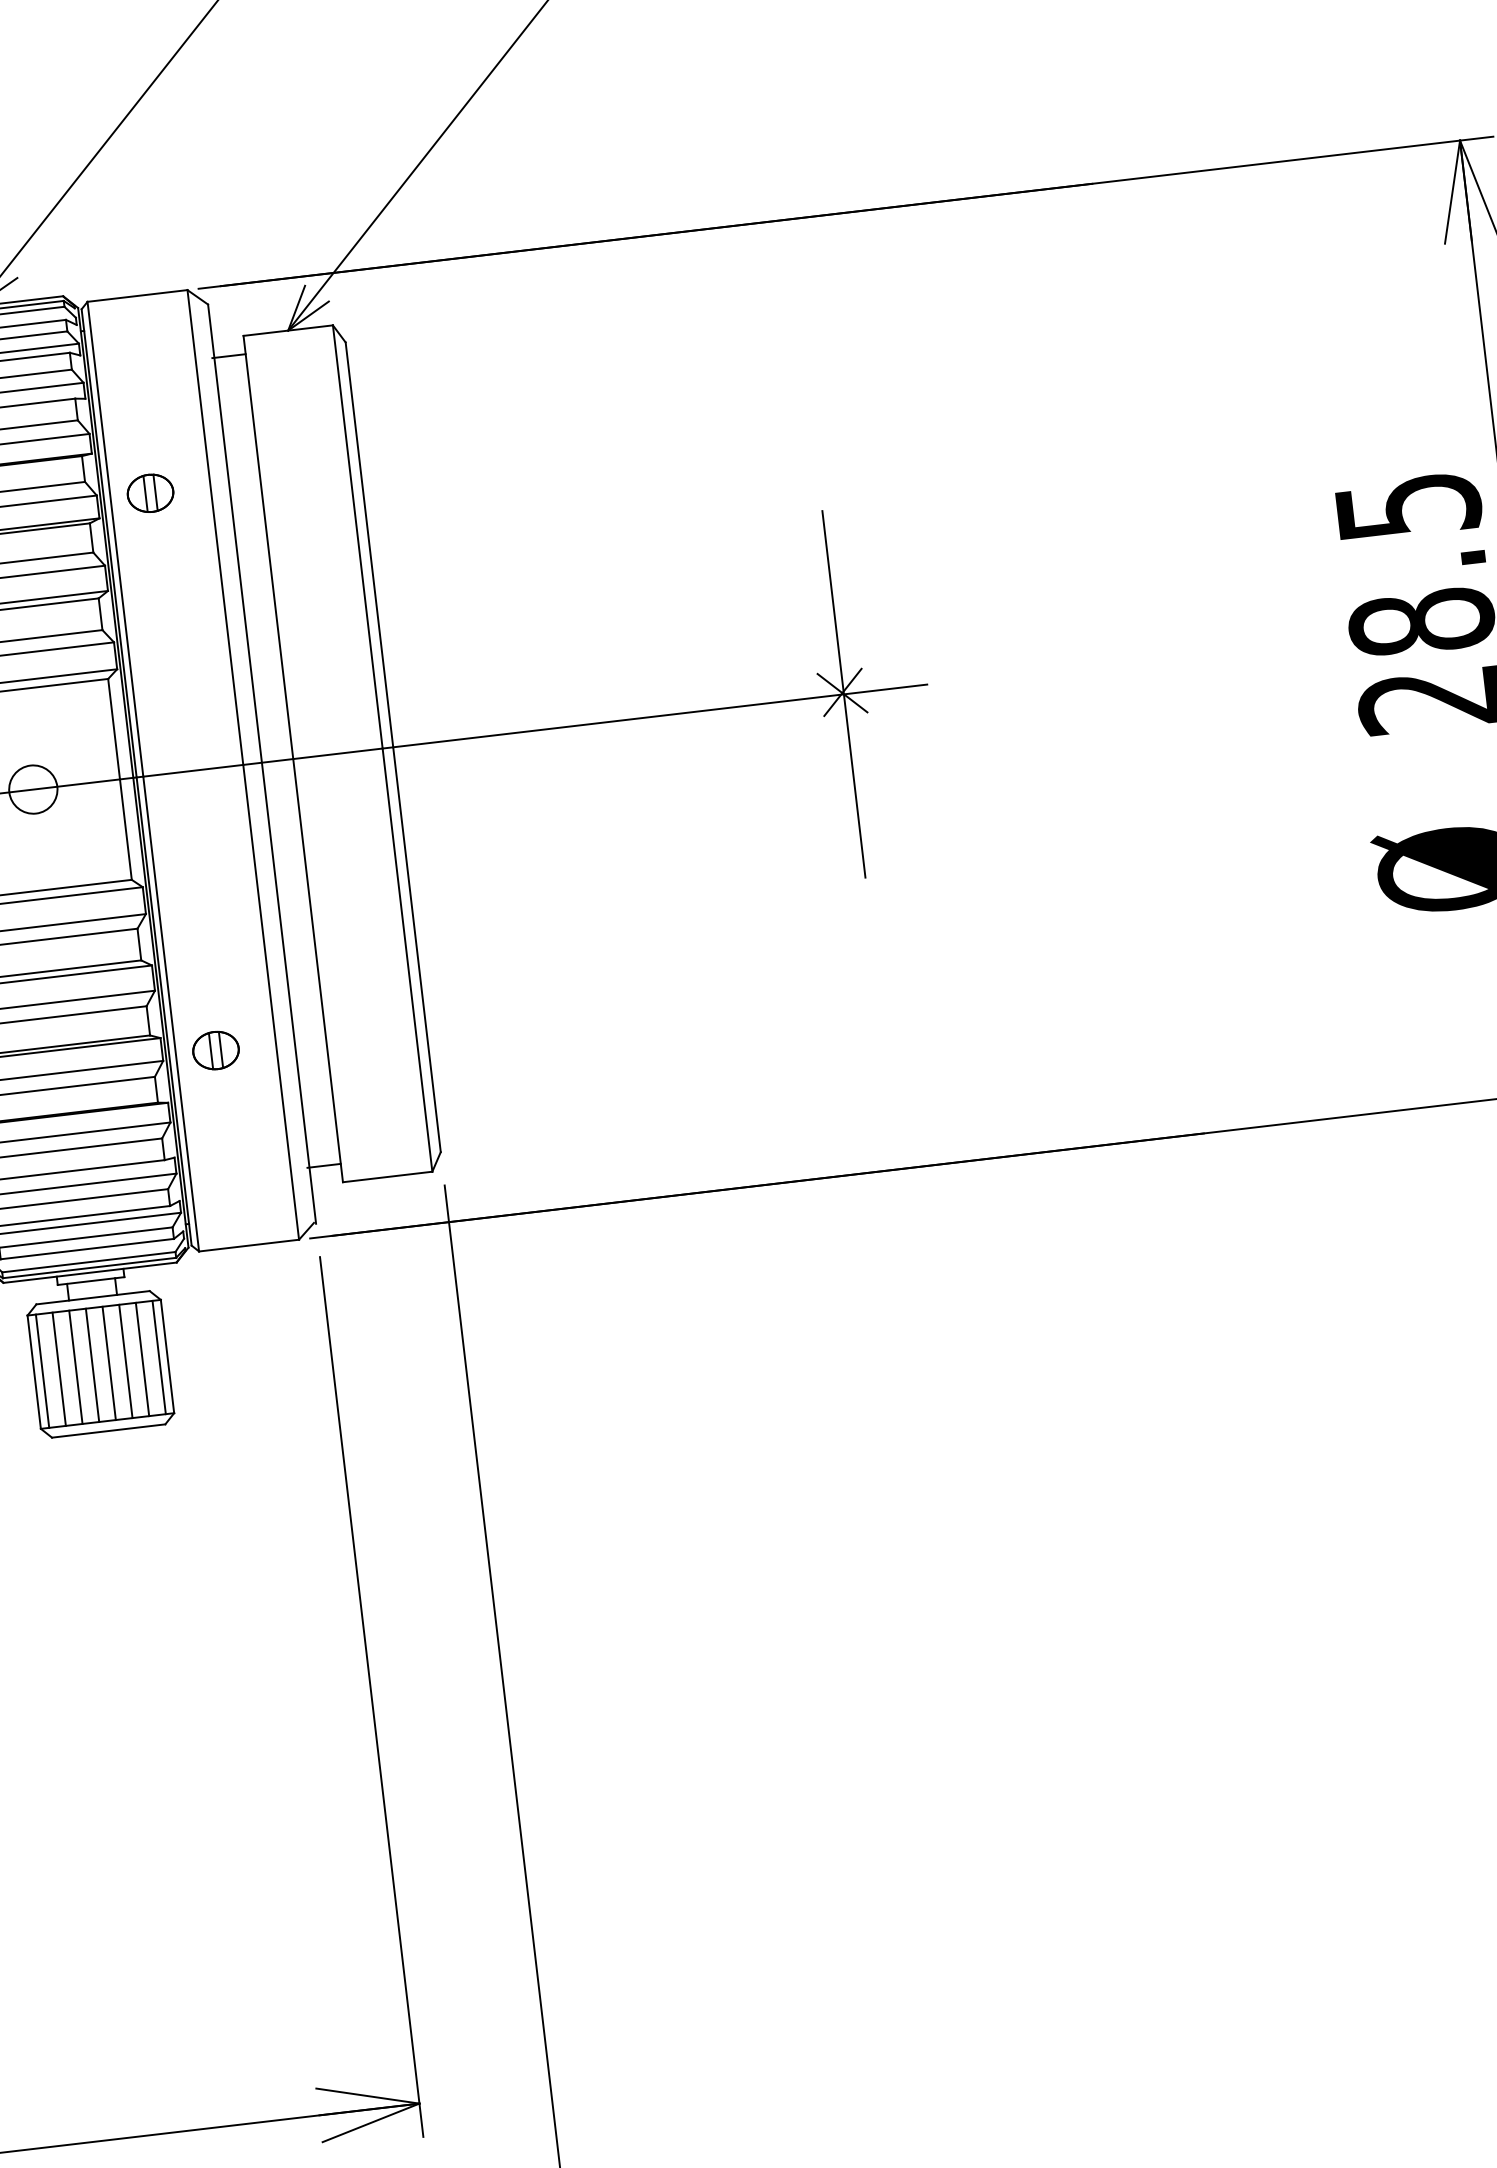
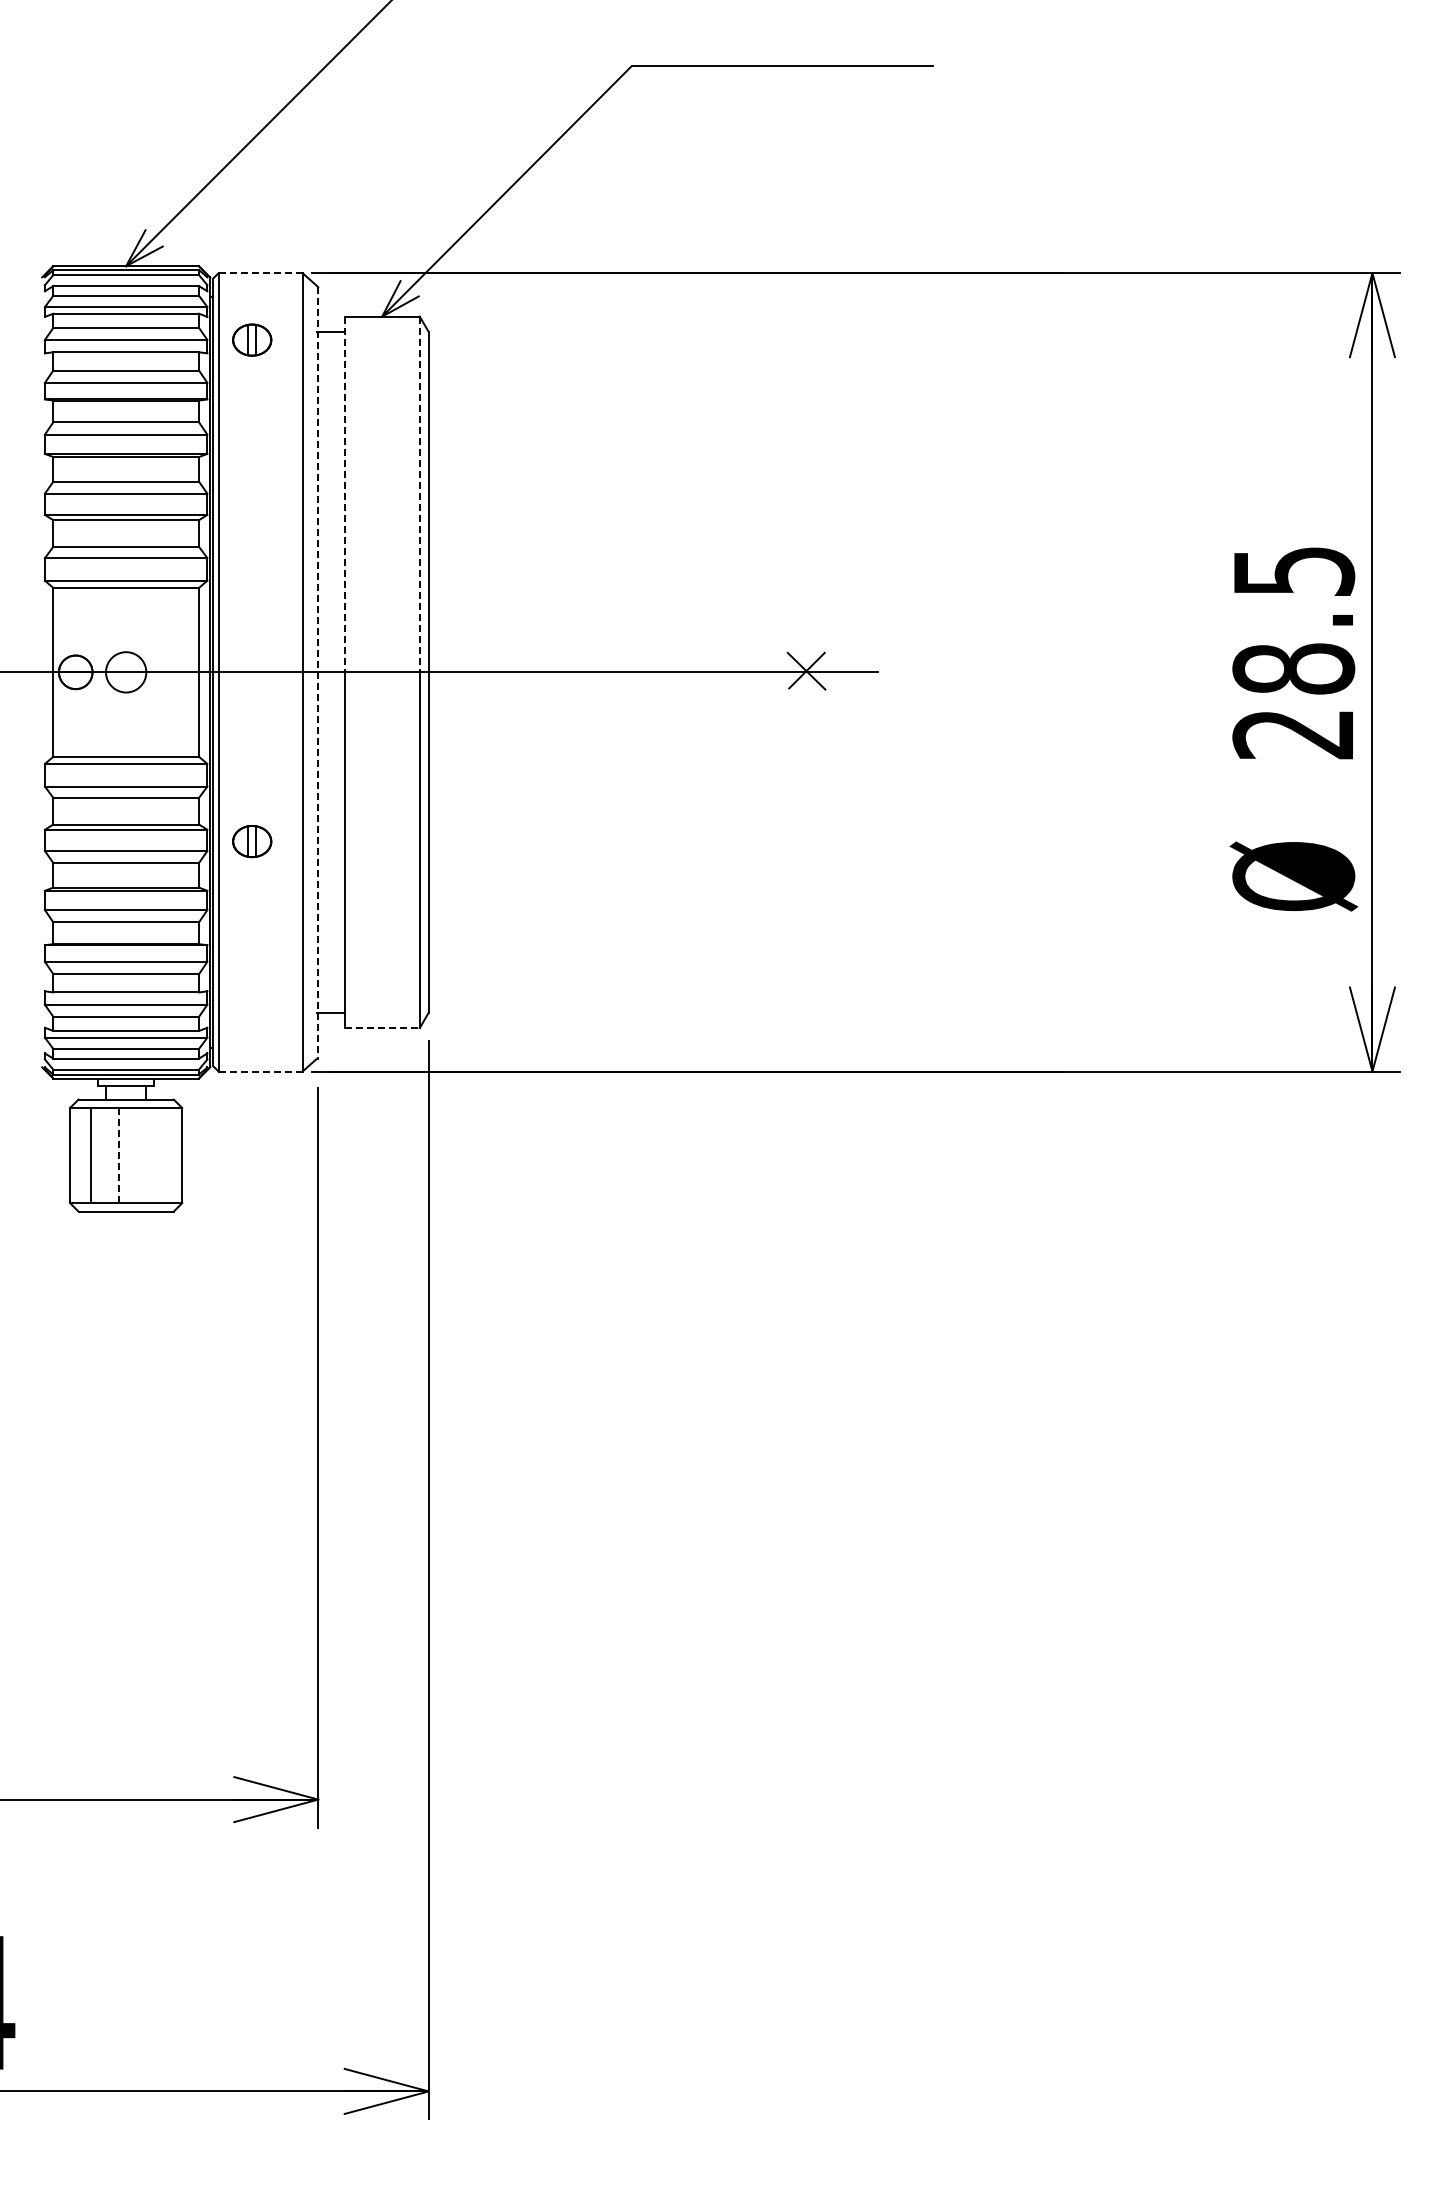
line: (138, 296) -> (261, 273), solid -> dashed
part: (150, 492) -> (252, 339), moved
line: (357, 537) -> (419, 494), solid -> dashed
line: (268, 547) -> (344, 494), solid -> dashed
line: (843, 694) -> (807, 672), removed
line: (262, 765) -> (318, 674), solid -> dashed
part: (216, 1050) -> (252, 841), moved
line: (388, 1177) -> (382, 1028), solid -> dashed
line: (250, 1245) -> (261, 1071), solid -> dashed
line: (159, 1357) -> (175, 1155), removed
line: (142, 1359) -> (161, 1155), removed
line: (126, 1361) -> (147, 1155), removed
line: (109, 1363) -> (133, 1155), removed
line: (92, 1365) -> (119, 1155), solid -> dashed
line: (76, 1367) -> (105, 1155), removed
line: (42, 1371) -> (77, 1155), removed

